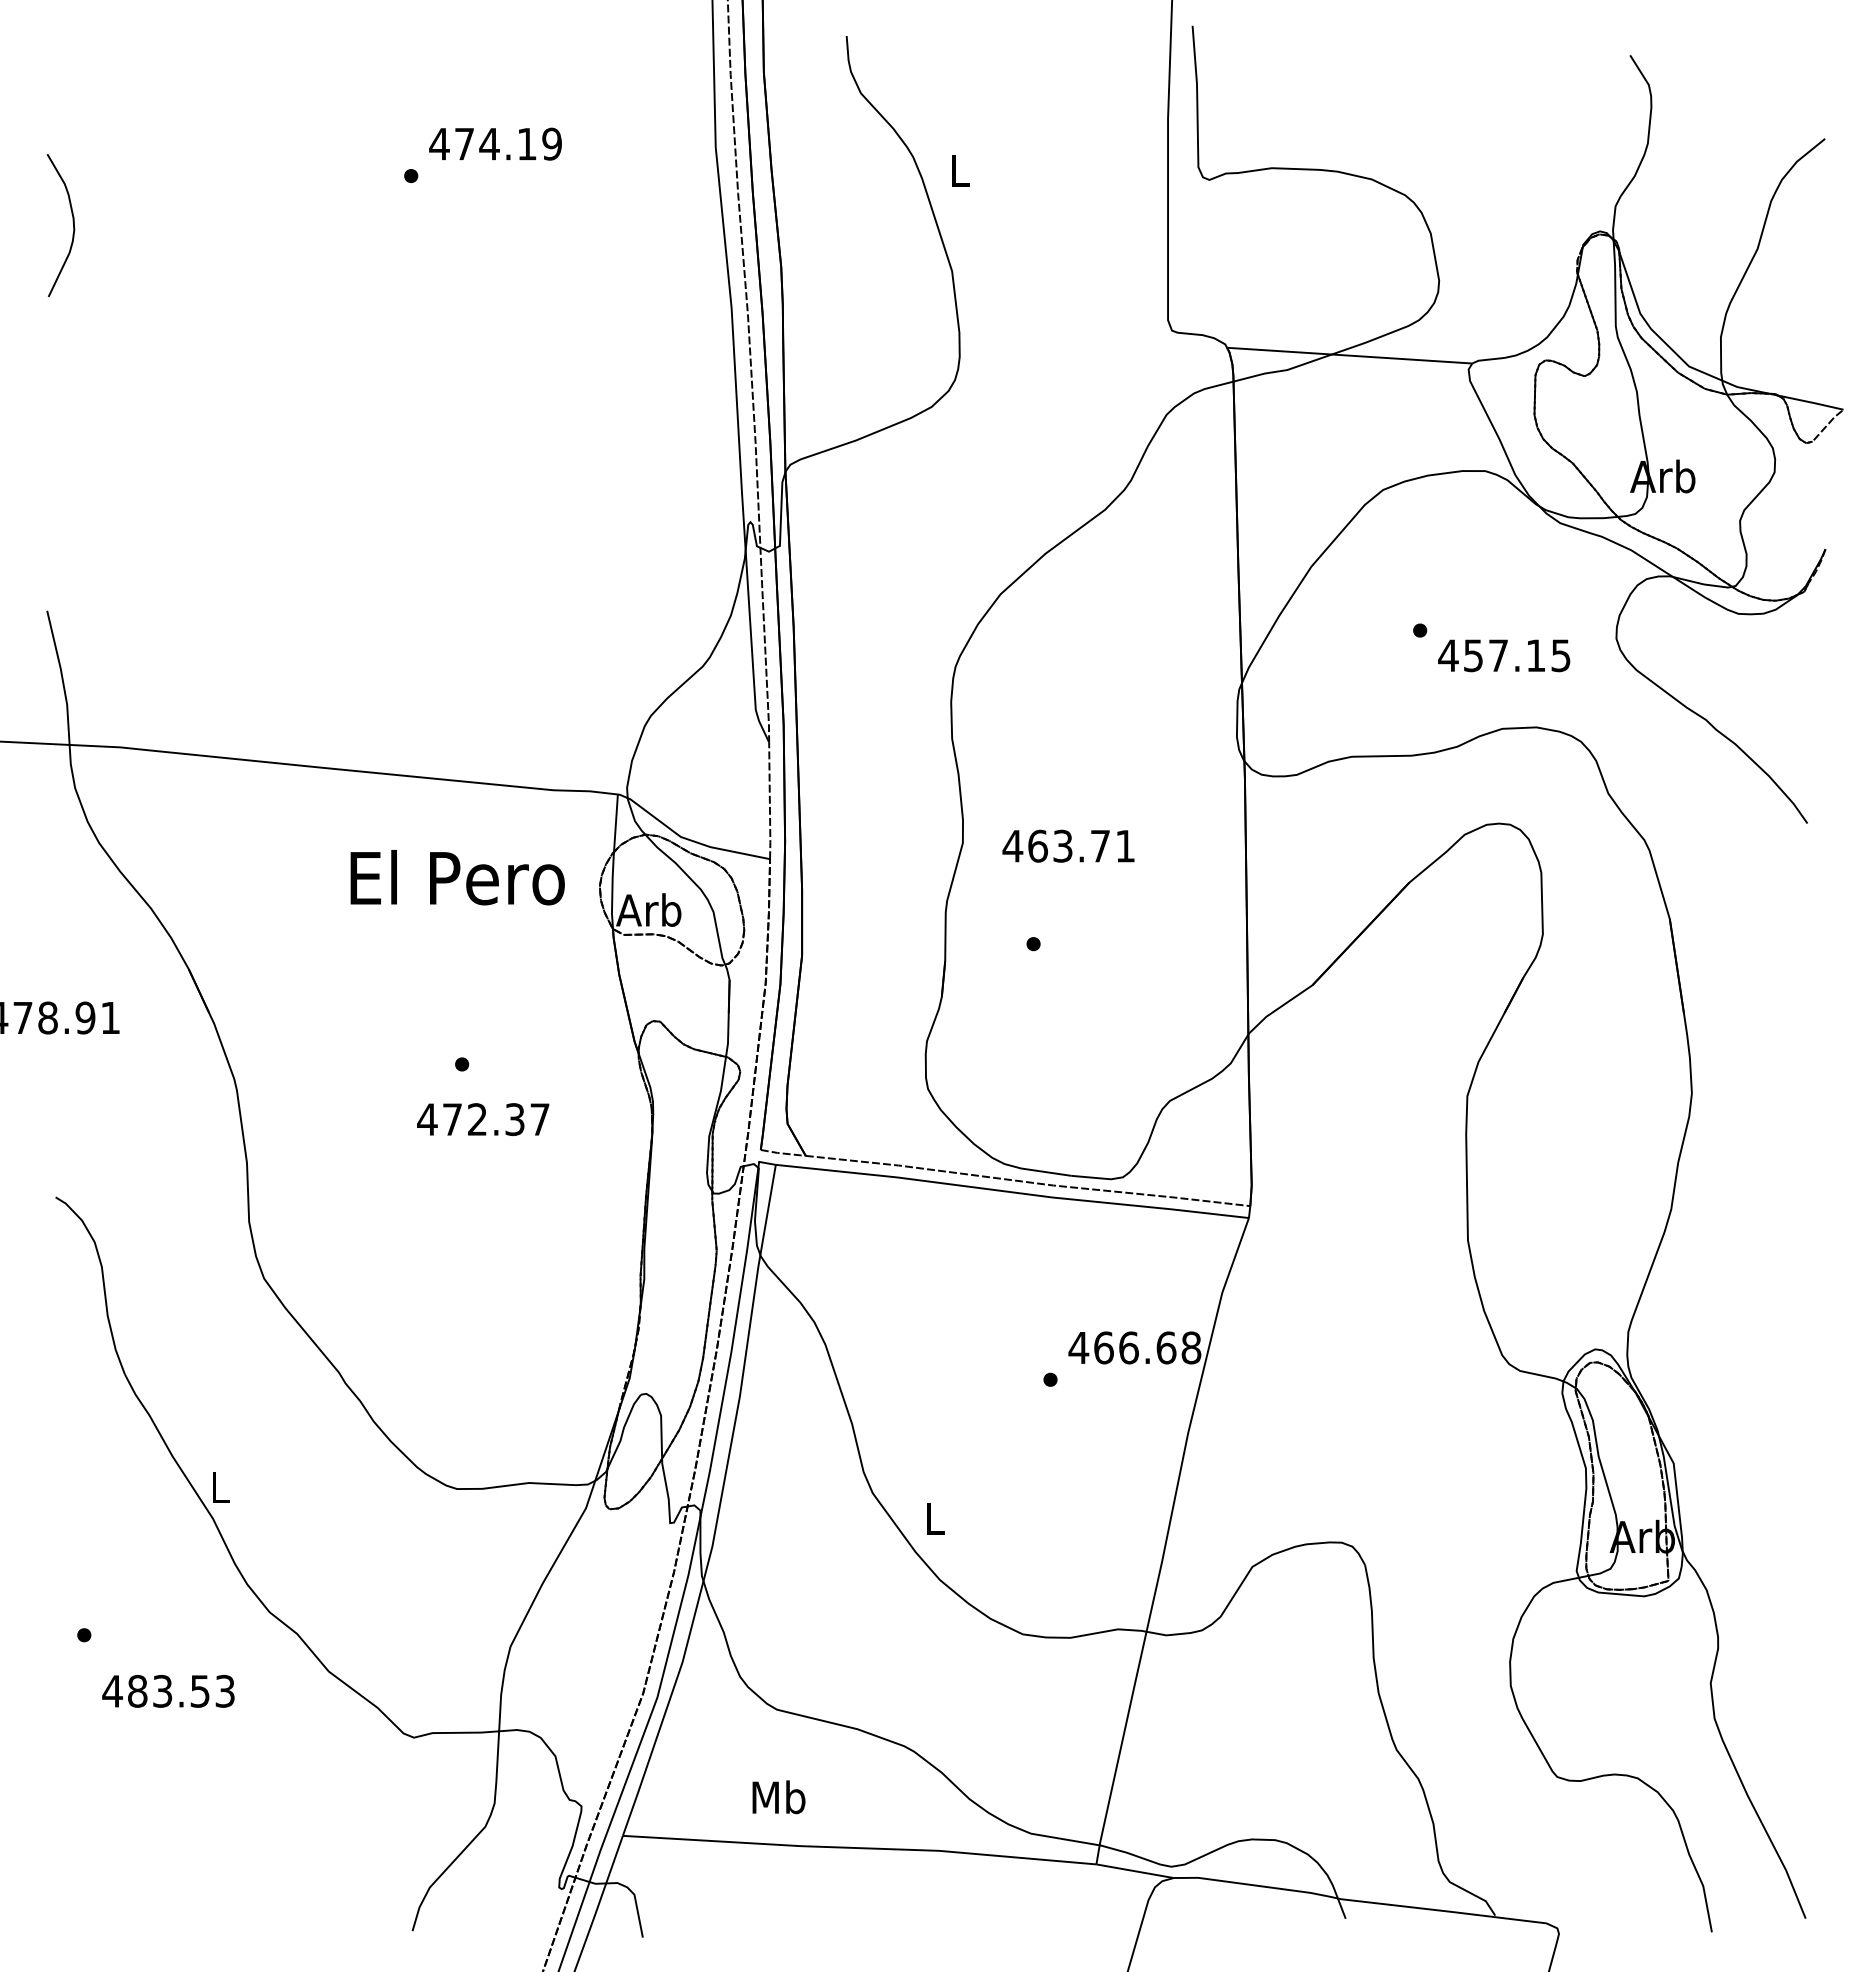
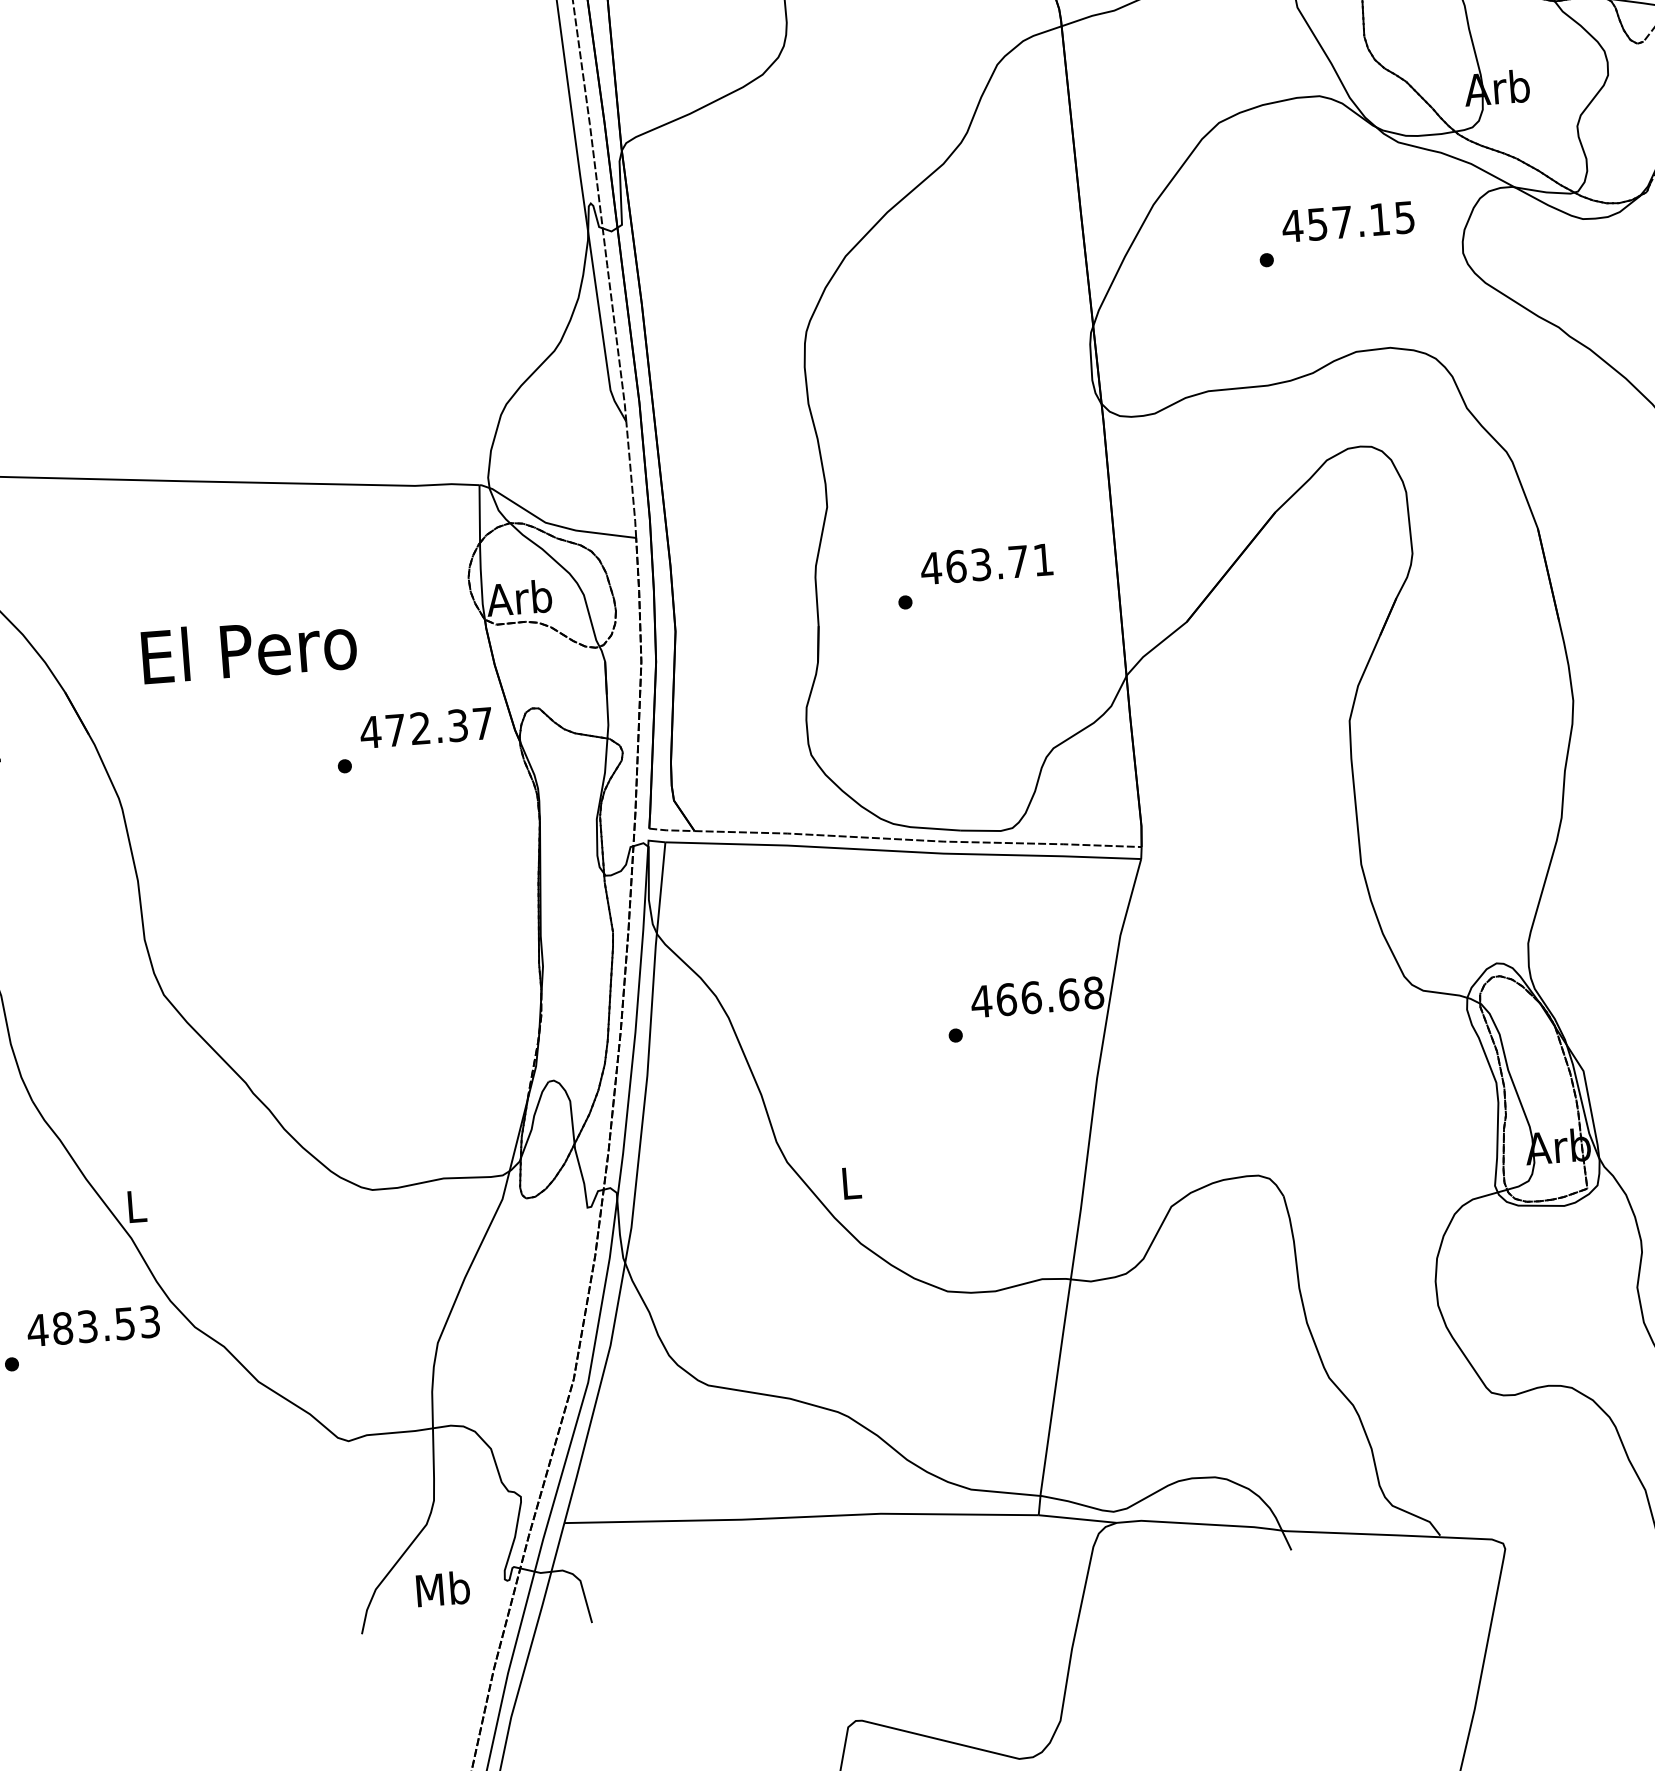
text: (1504, 655) -> (1348, 221), moved
text: (1068, 845) -> (986, 563), moved
text: (457, 877) -> (249, 649), moved
text: (483, 1119) -> (426, 727), moved
text: (168, 1691) -> (93, 1326), moved
text: (778, 1797) -> (442, 1589), moved

